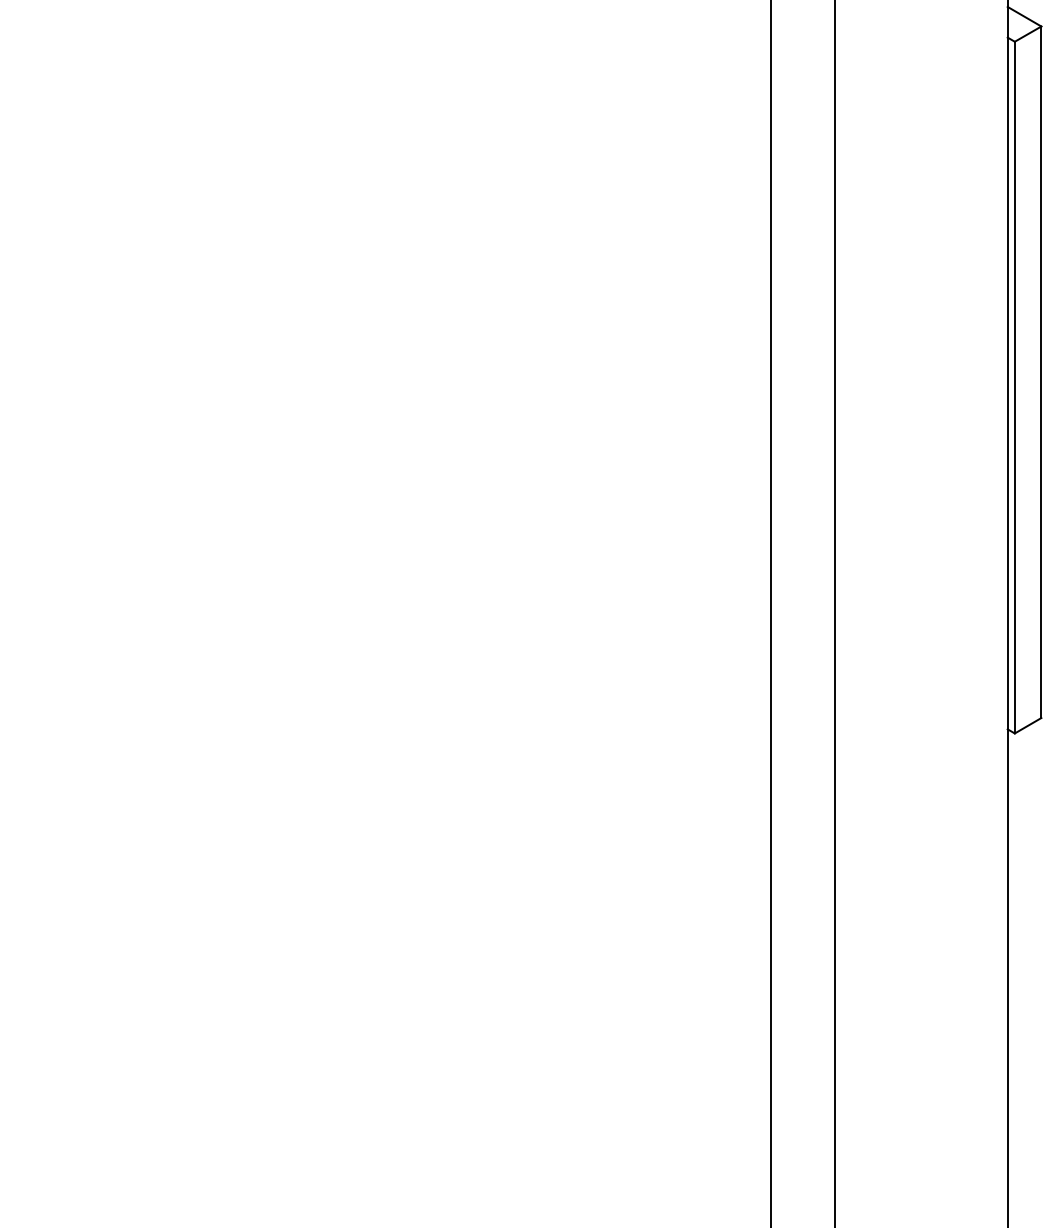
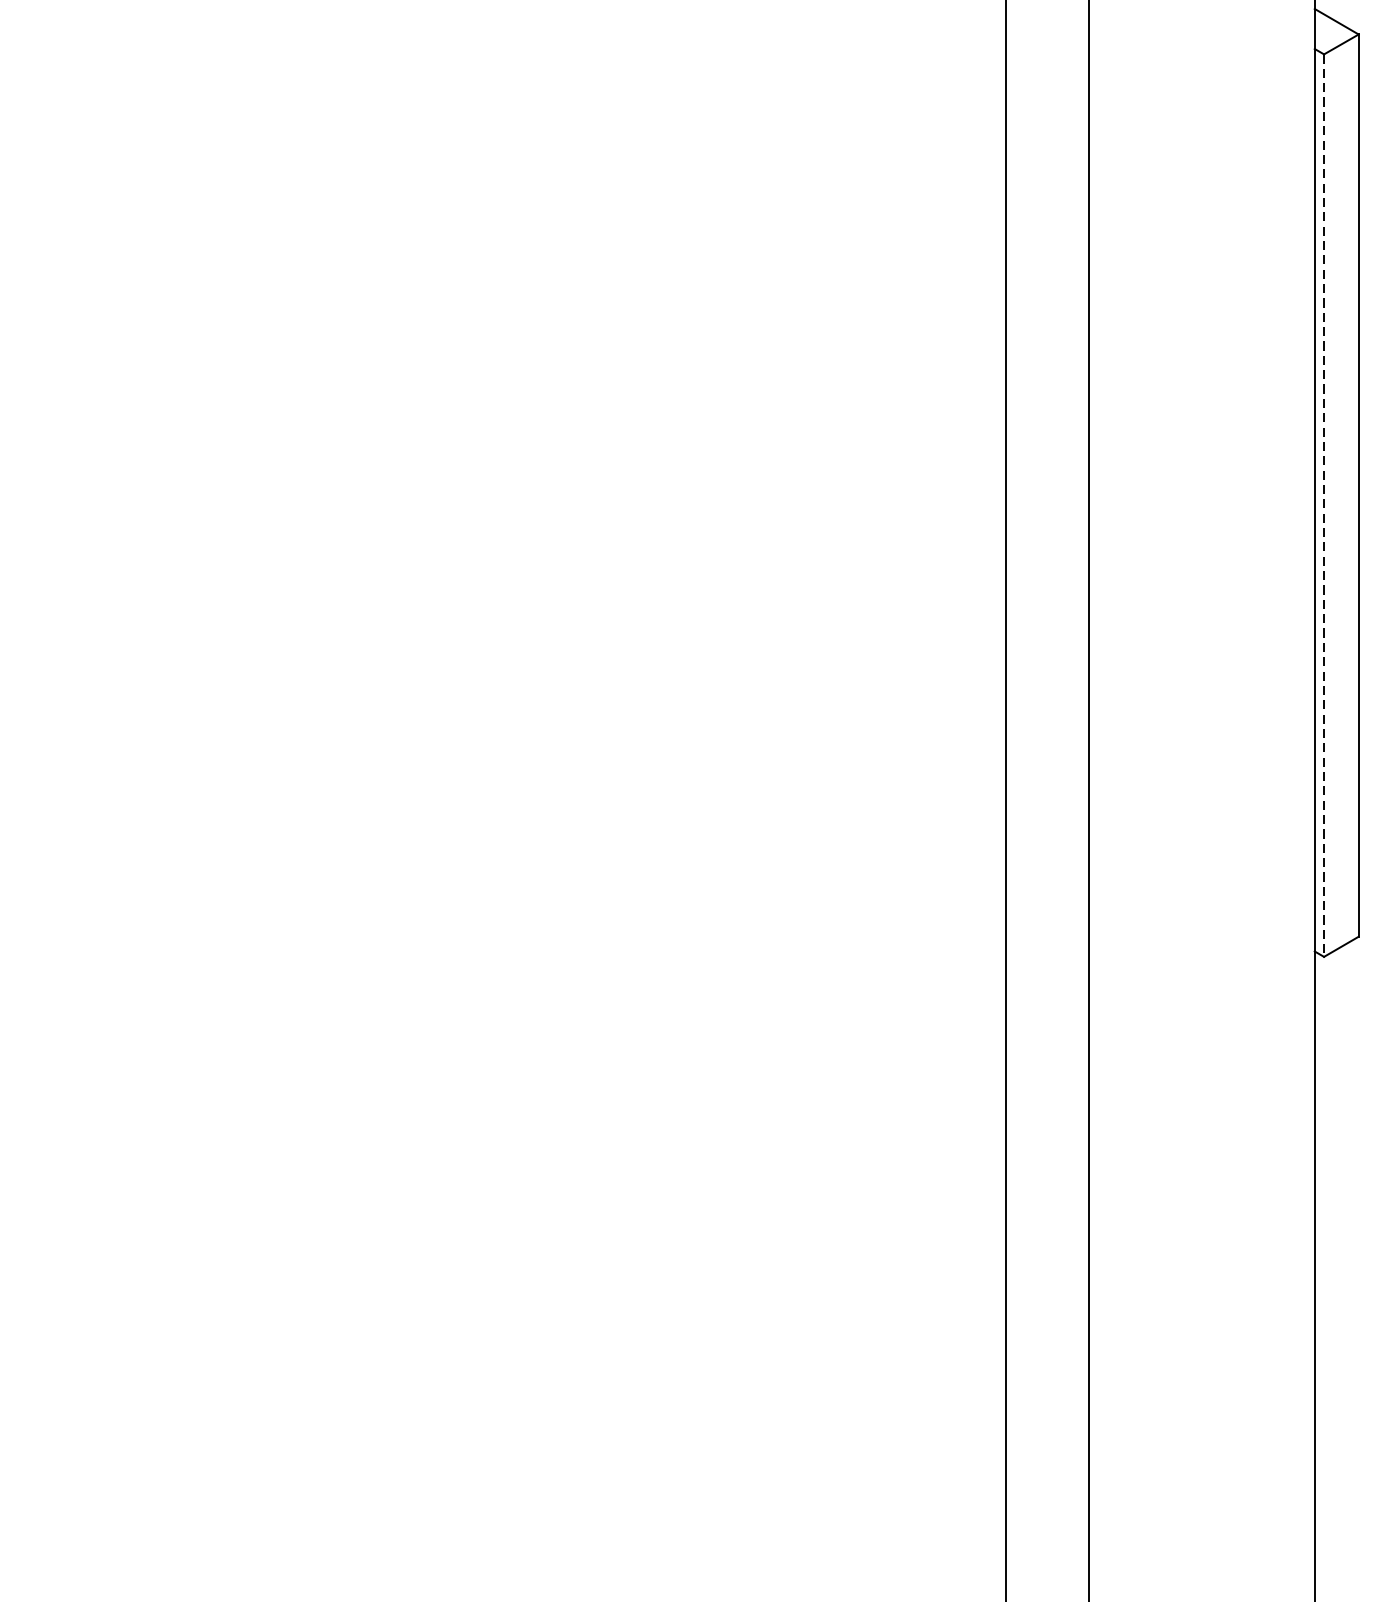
line: (1014, 387) -> (1323, 505), solid -> dashed

